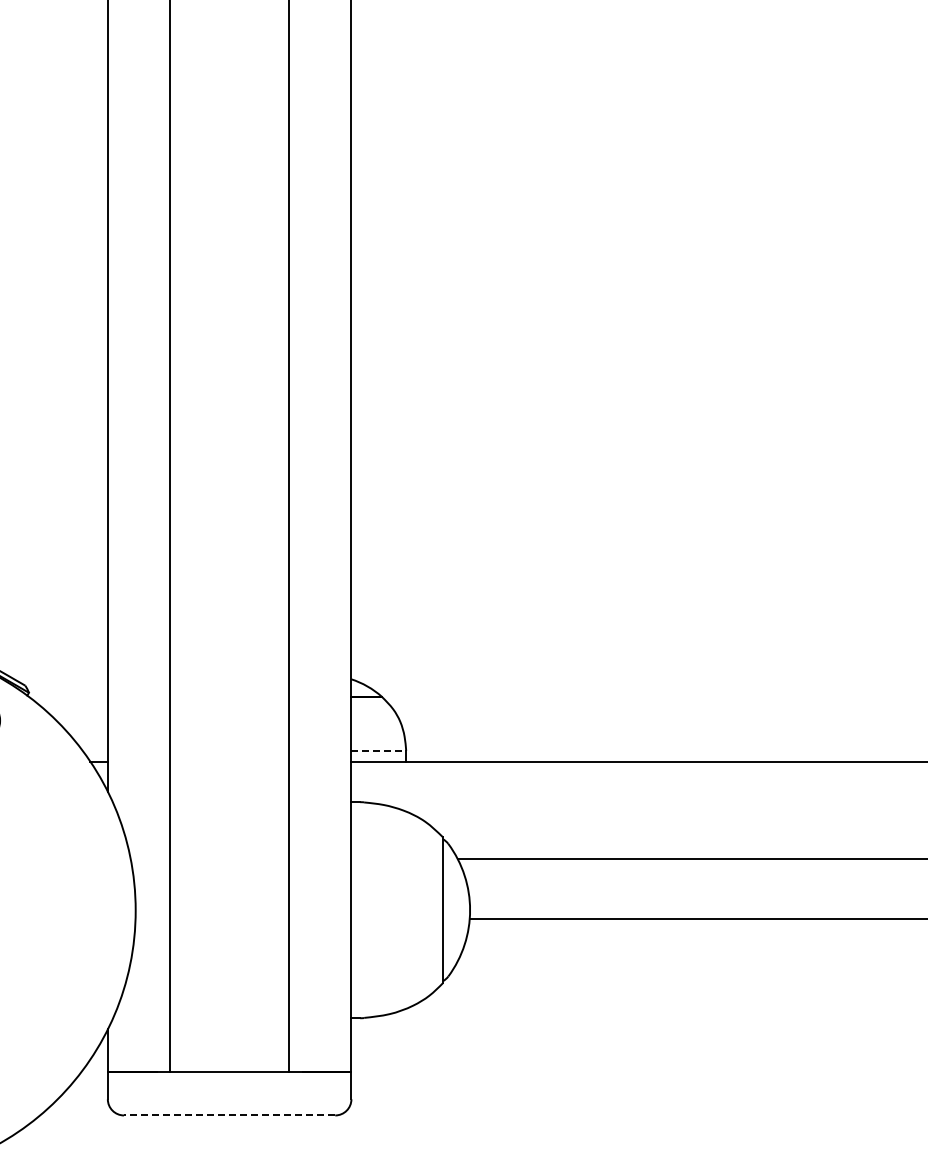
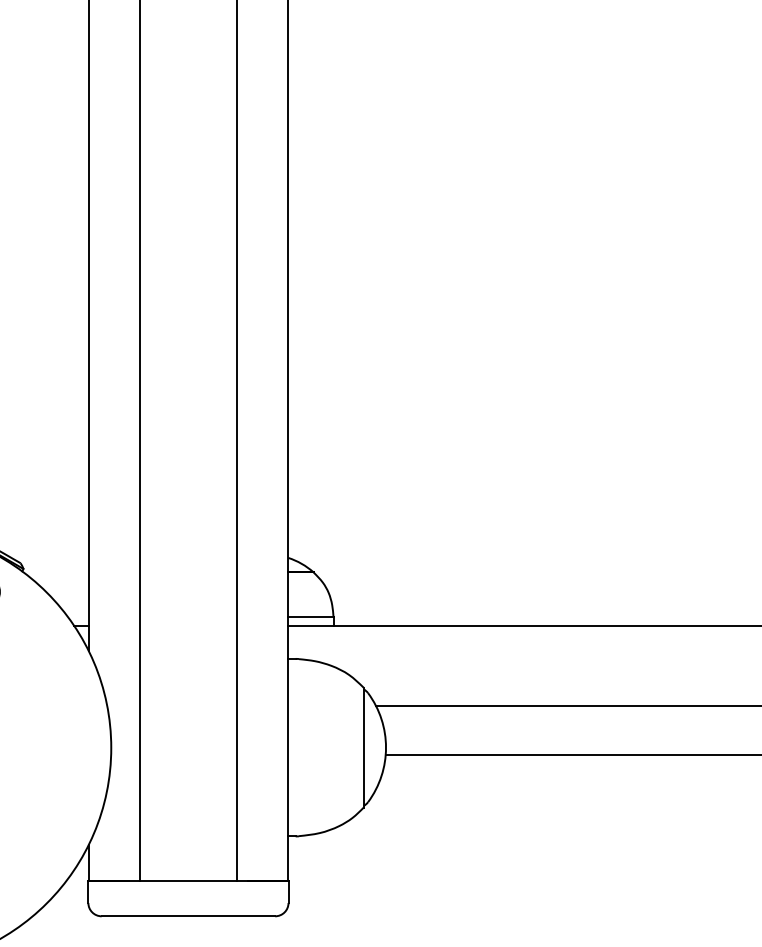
line: (378, 750) -> (310, 616), dashed -> solid
line: (229, 1115) -> (188, 916), dashed -> solid

